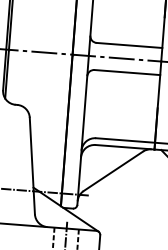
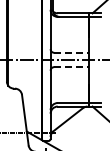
line: (131, 45) -> (72, 52), solid -> dashed
line: (129, 73) -> (72, 67), solid -> dashed

